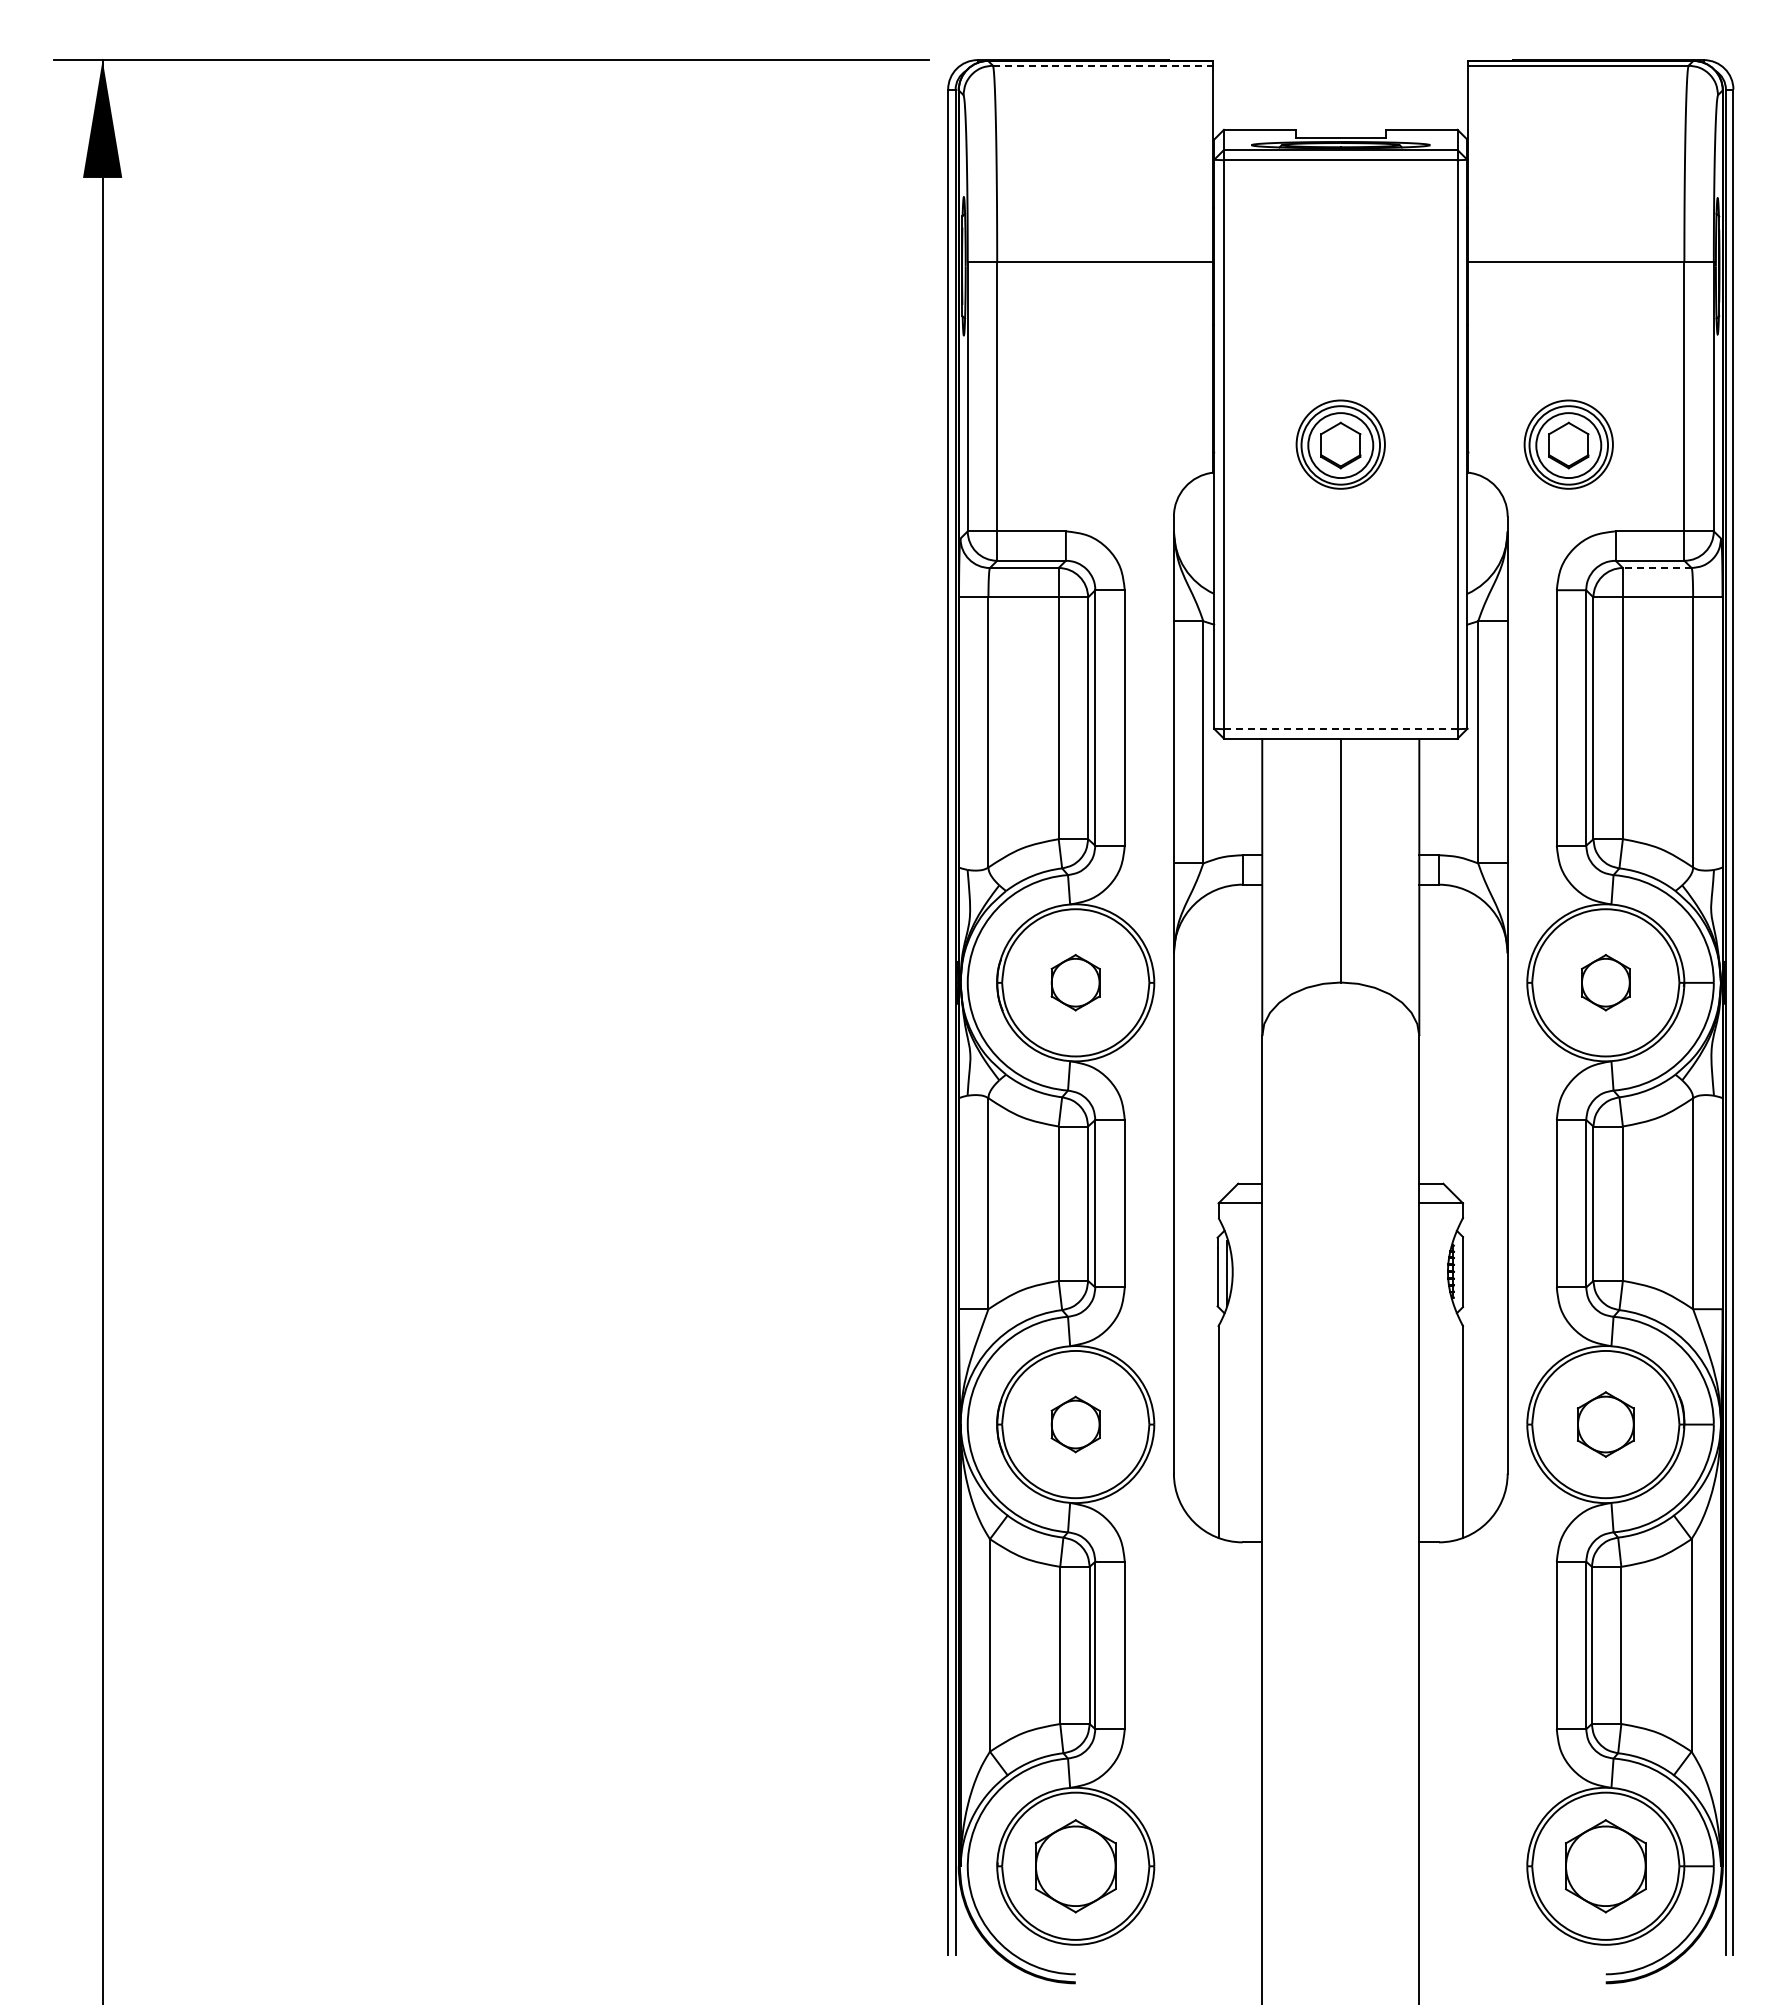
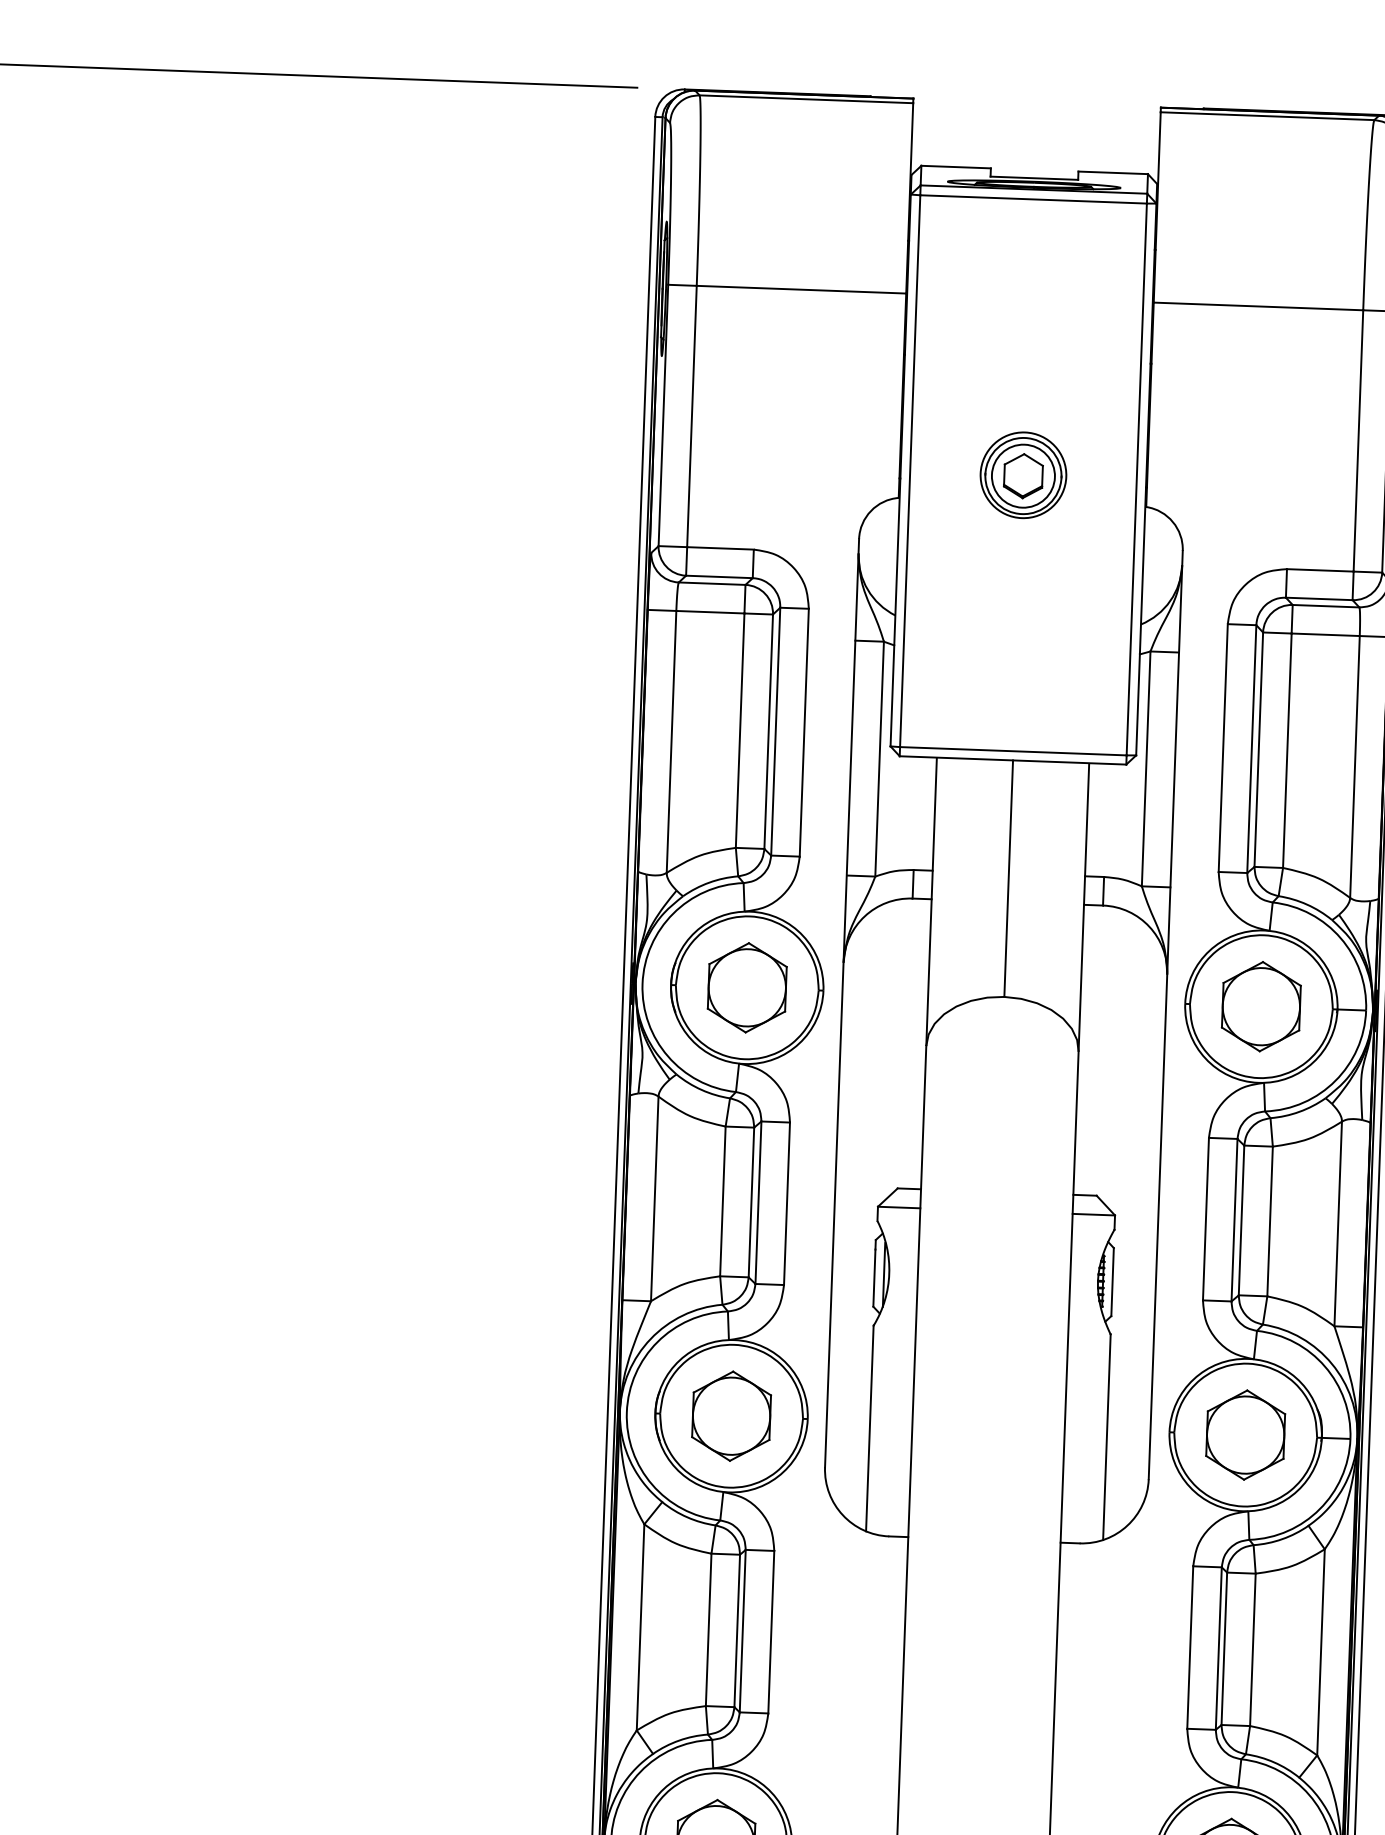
line: (1103, 65) -> (806, 99), dashed -> solid
part: (1568, 444) -> (1244, 483), removed
line: (1656, 568) -> (1325, 606), dashed -> solid
line: (1340, 729) -> (1013, 751), dashed -> solid
part: (1075, 982) -> (747, 987), size x1.67
part: (1605, 982) -> (1261, 1006), size x1.67
part: (1075, 1424) -> (731, 1416), size x1.67
part: (1605, 1424) -> (1245, 1435), size x1.43

